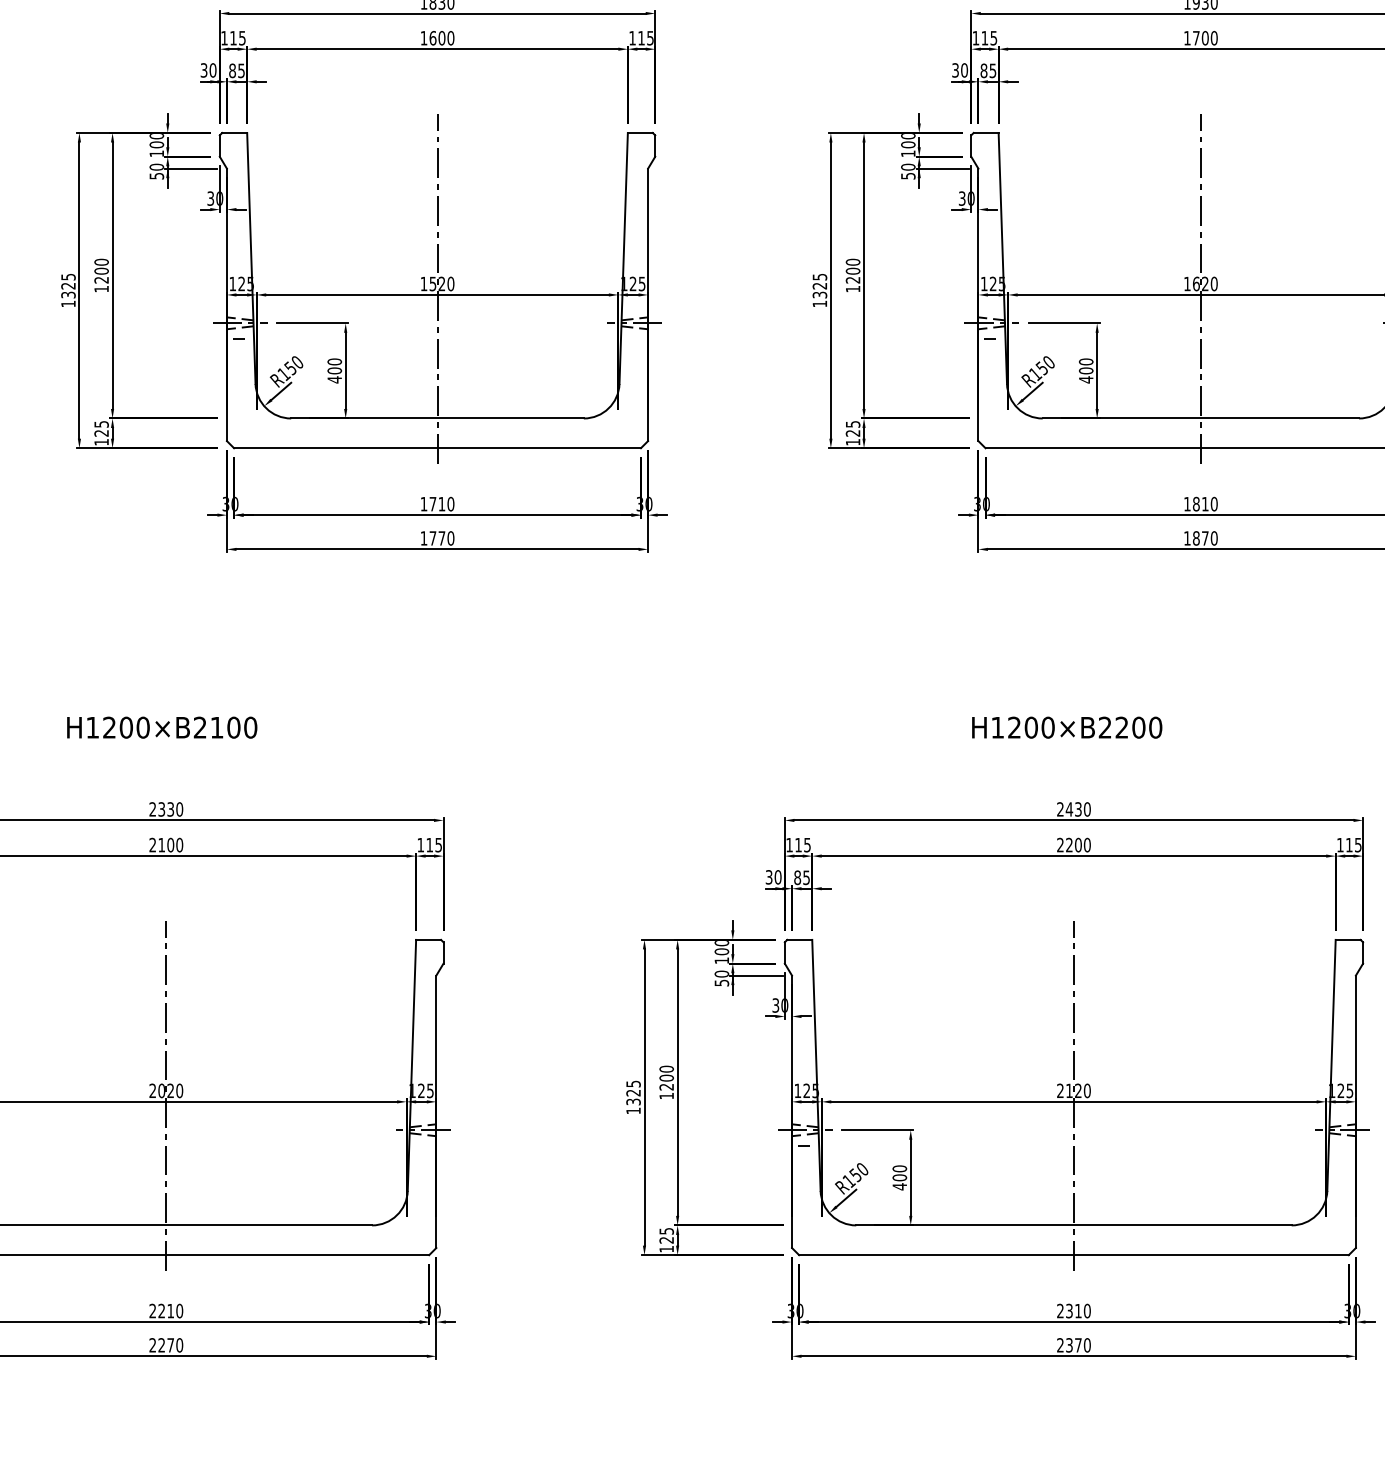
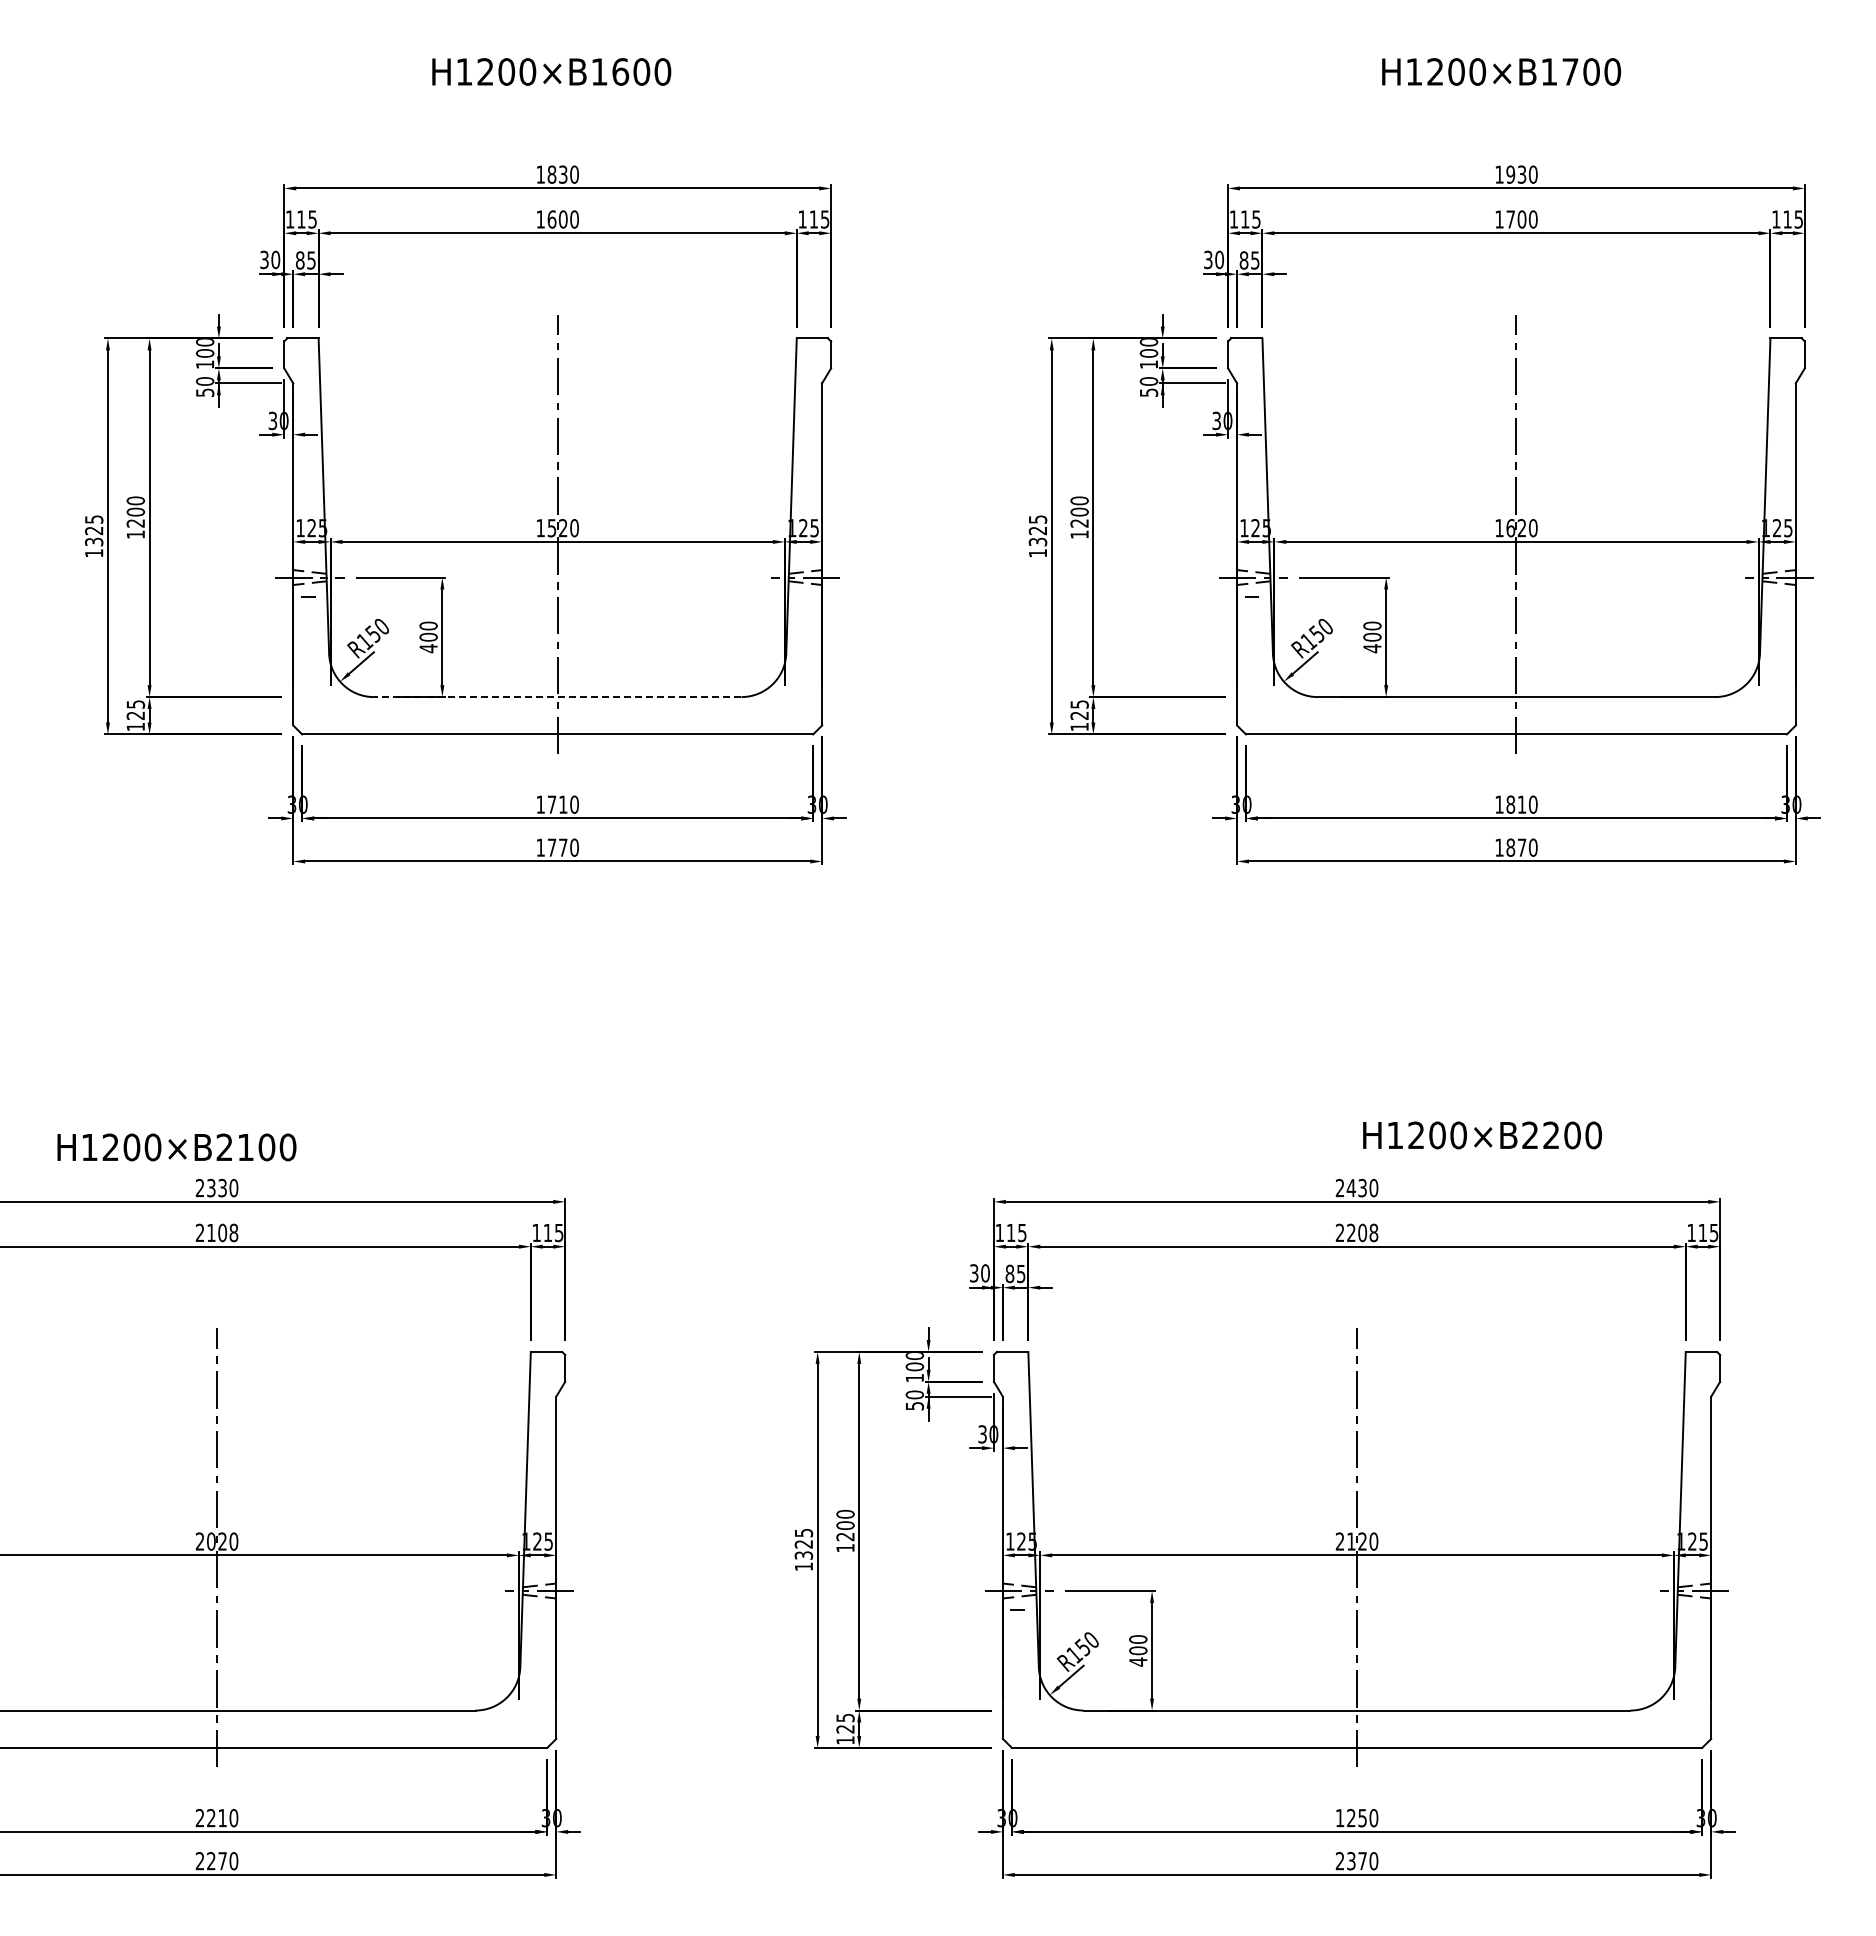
line: (437, 418) -> (557, 697), solid -> dashed
text: (161, 727) -> (176, 1147), moved
text: (1067, 727) -> (1482, 1135), moved
text: (179, 844) -> (233, 1232), 2100 -> 2108
text: (1087, 844) -> (1373, 1232), 2200 -> 2208
text: (1068, 1310) -> (1350, 1817), 2310 -> 1250

